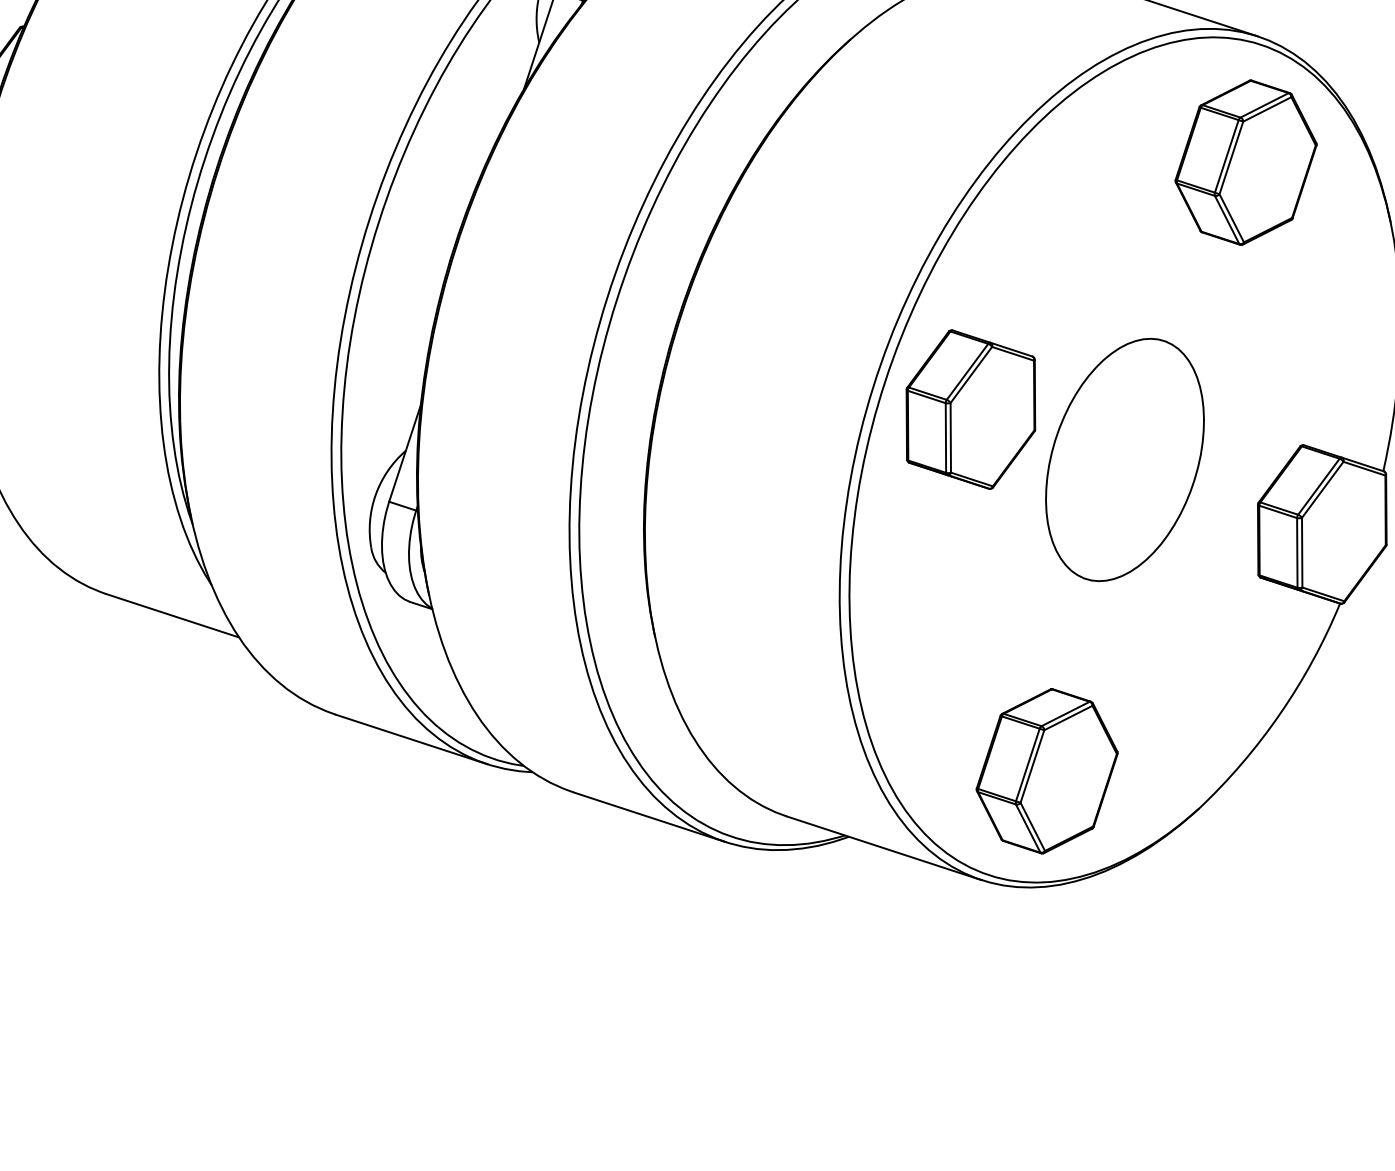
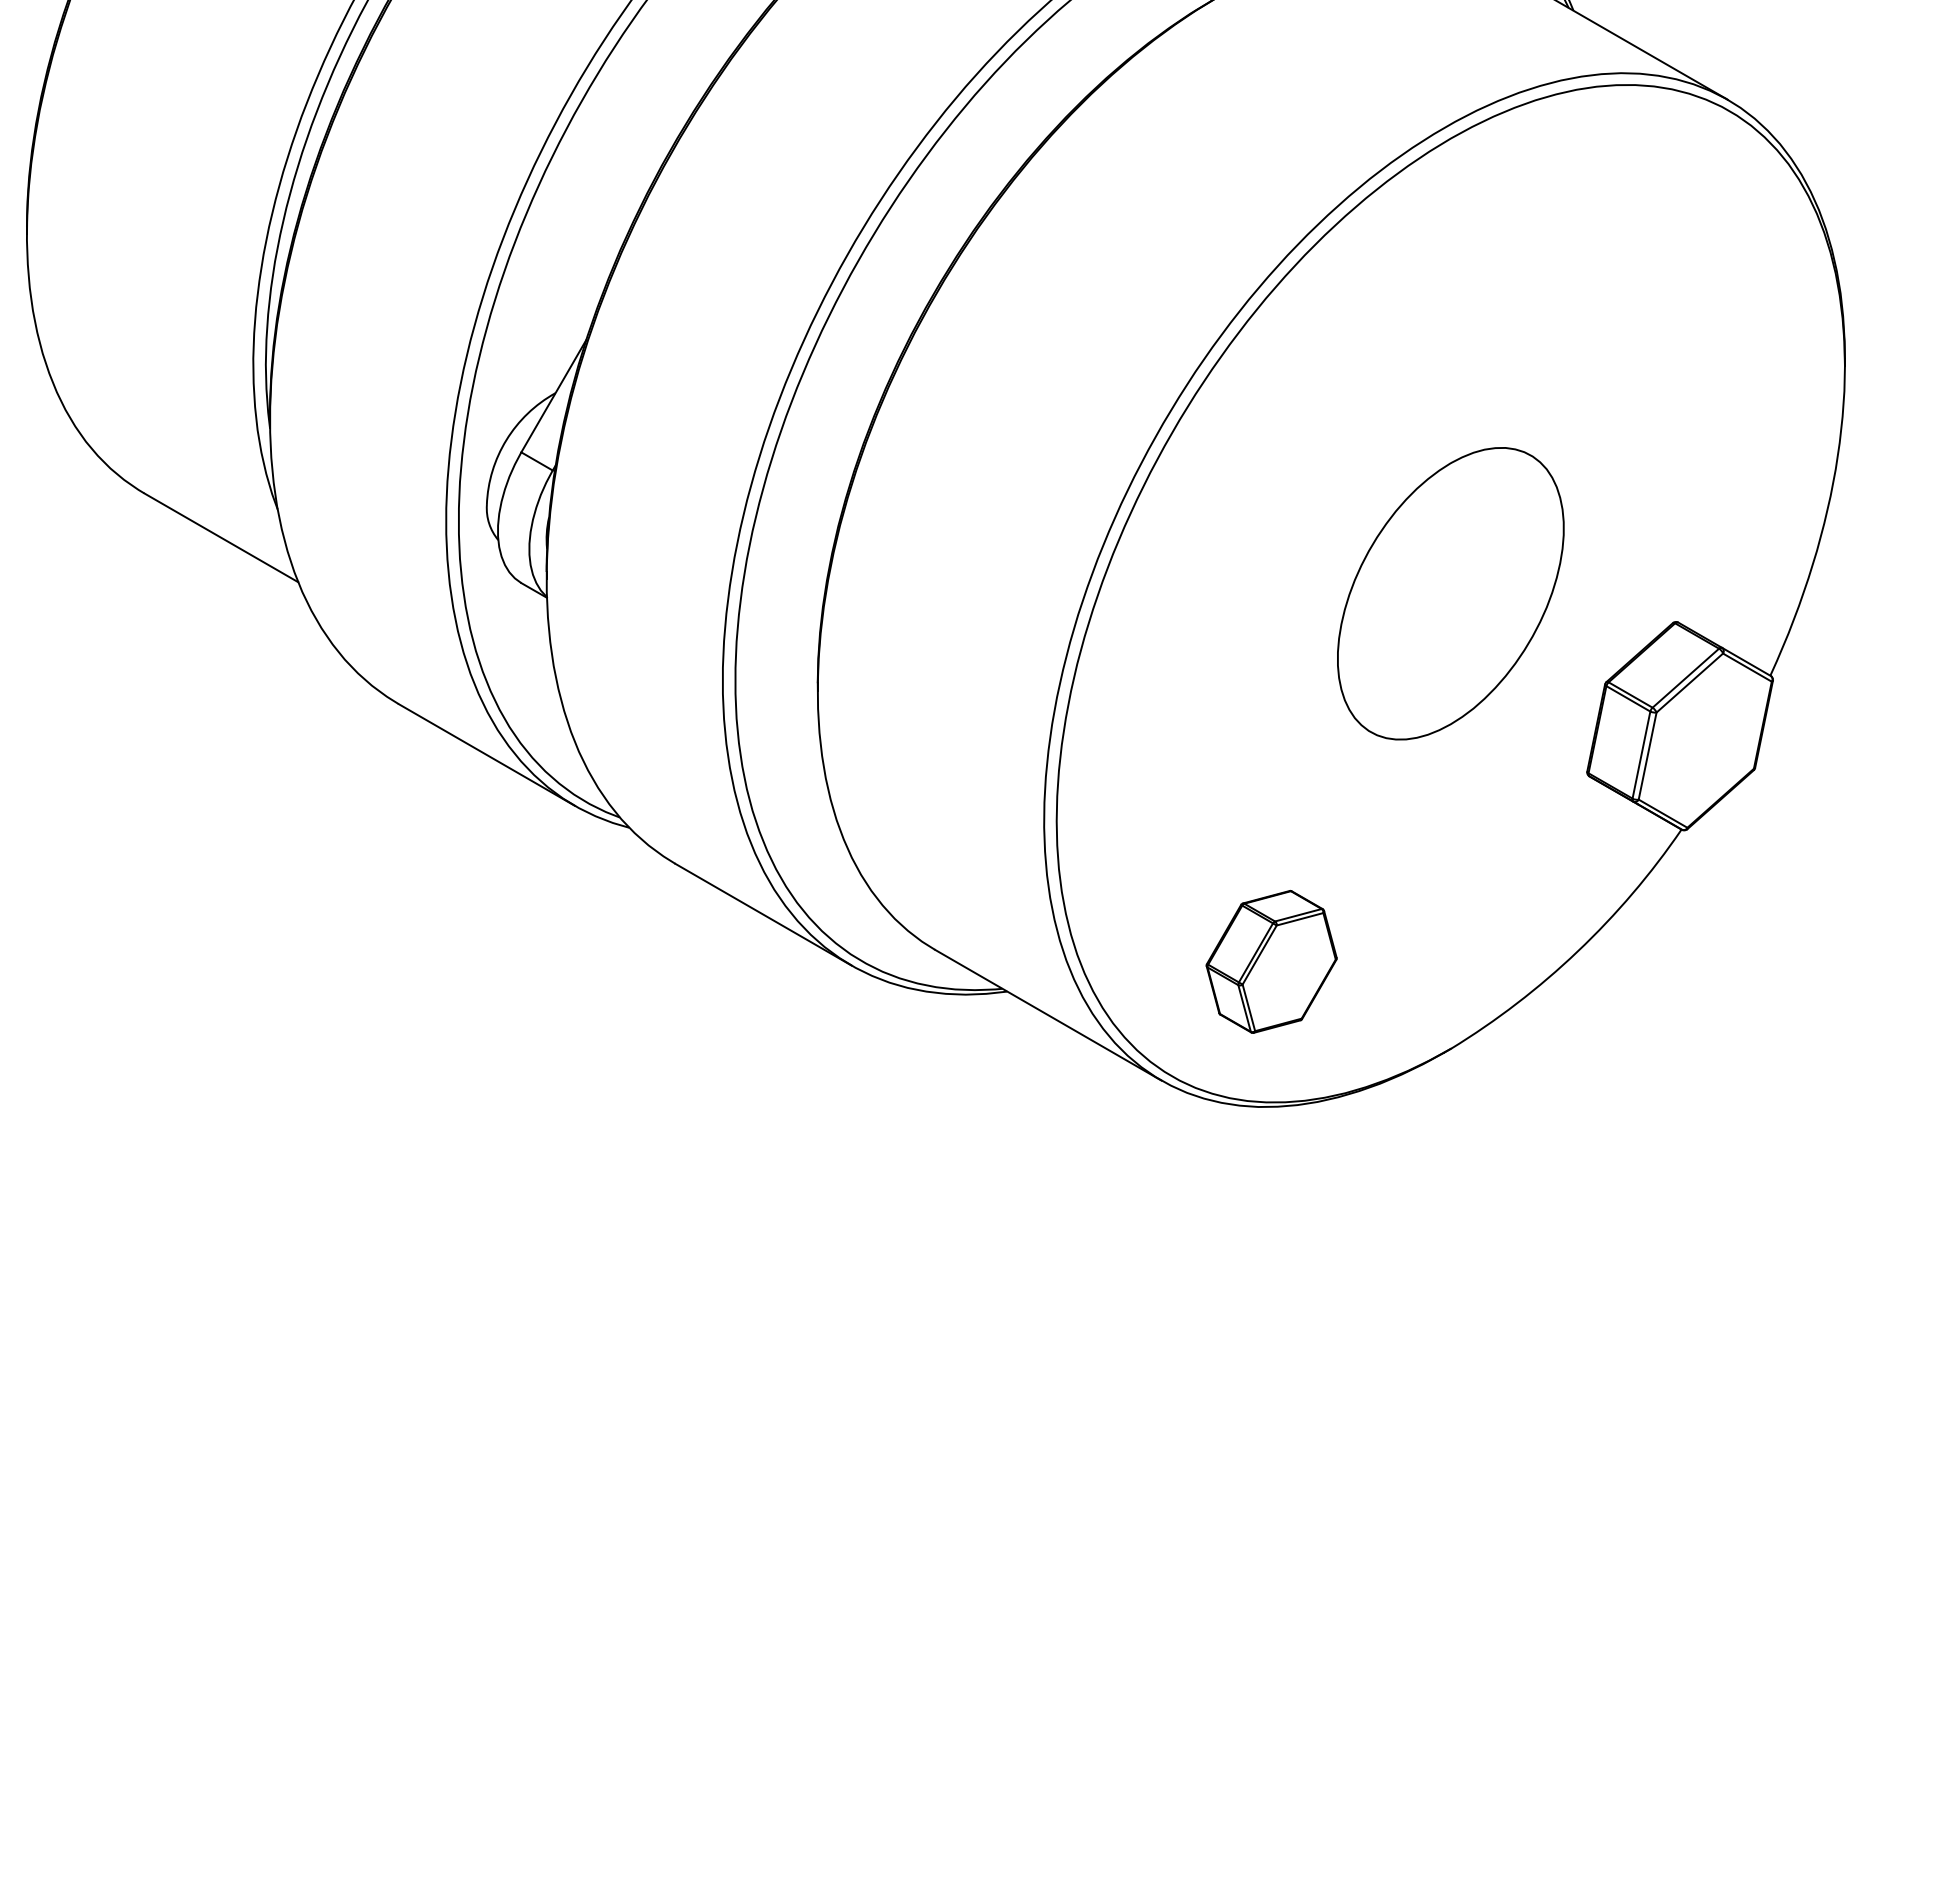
part: (1245, 162) -> (1679, 254), removed
part: (970, 409) -> (1271, 490), removed
part: (1046, 771) -> (1271, 961), size x0.7

